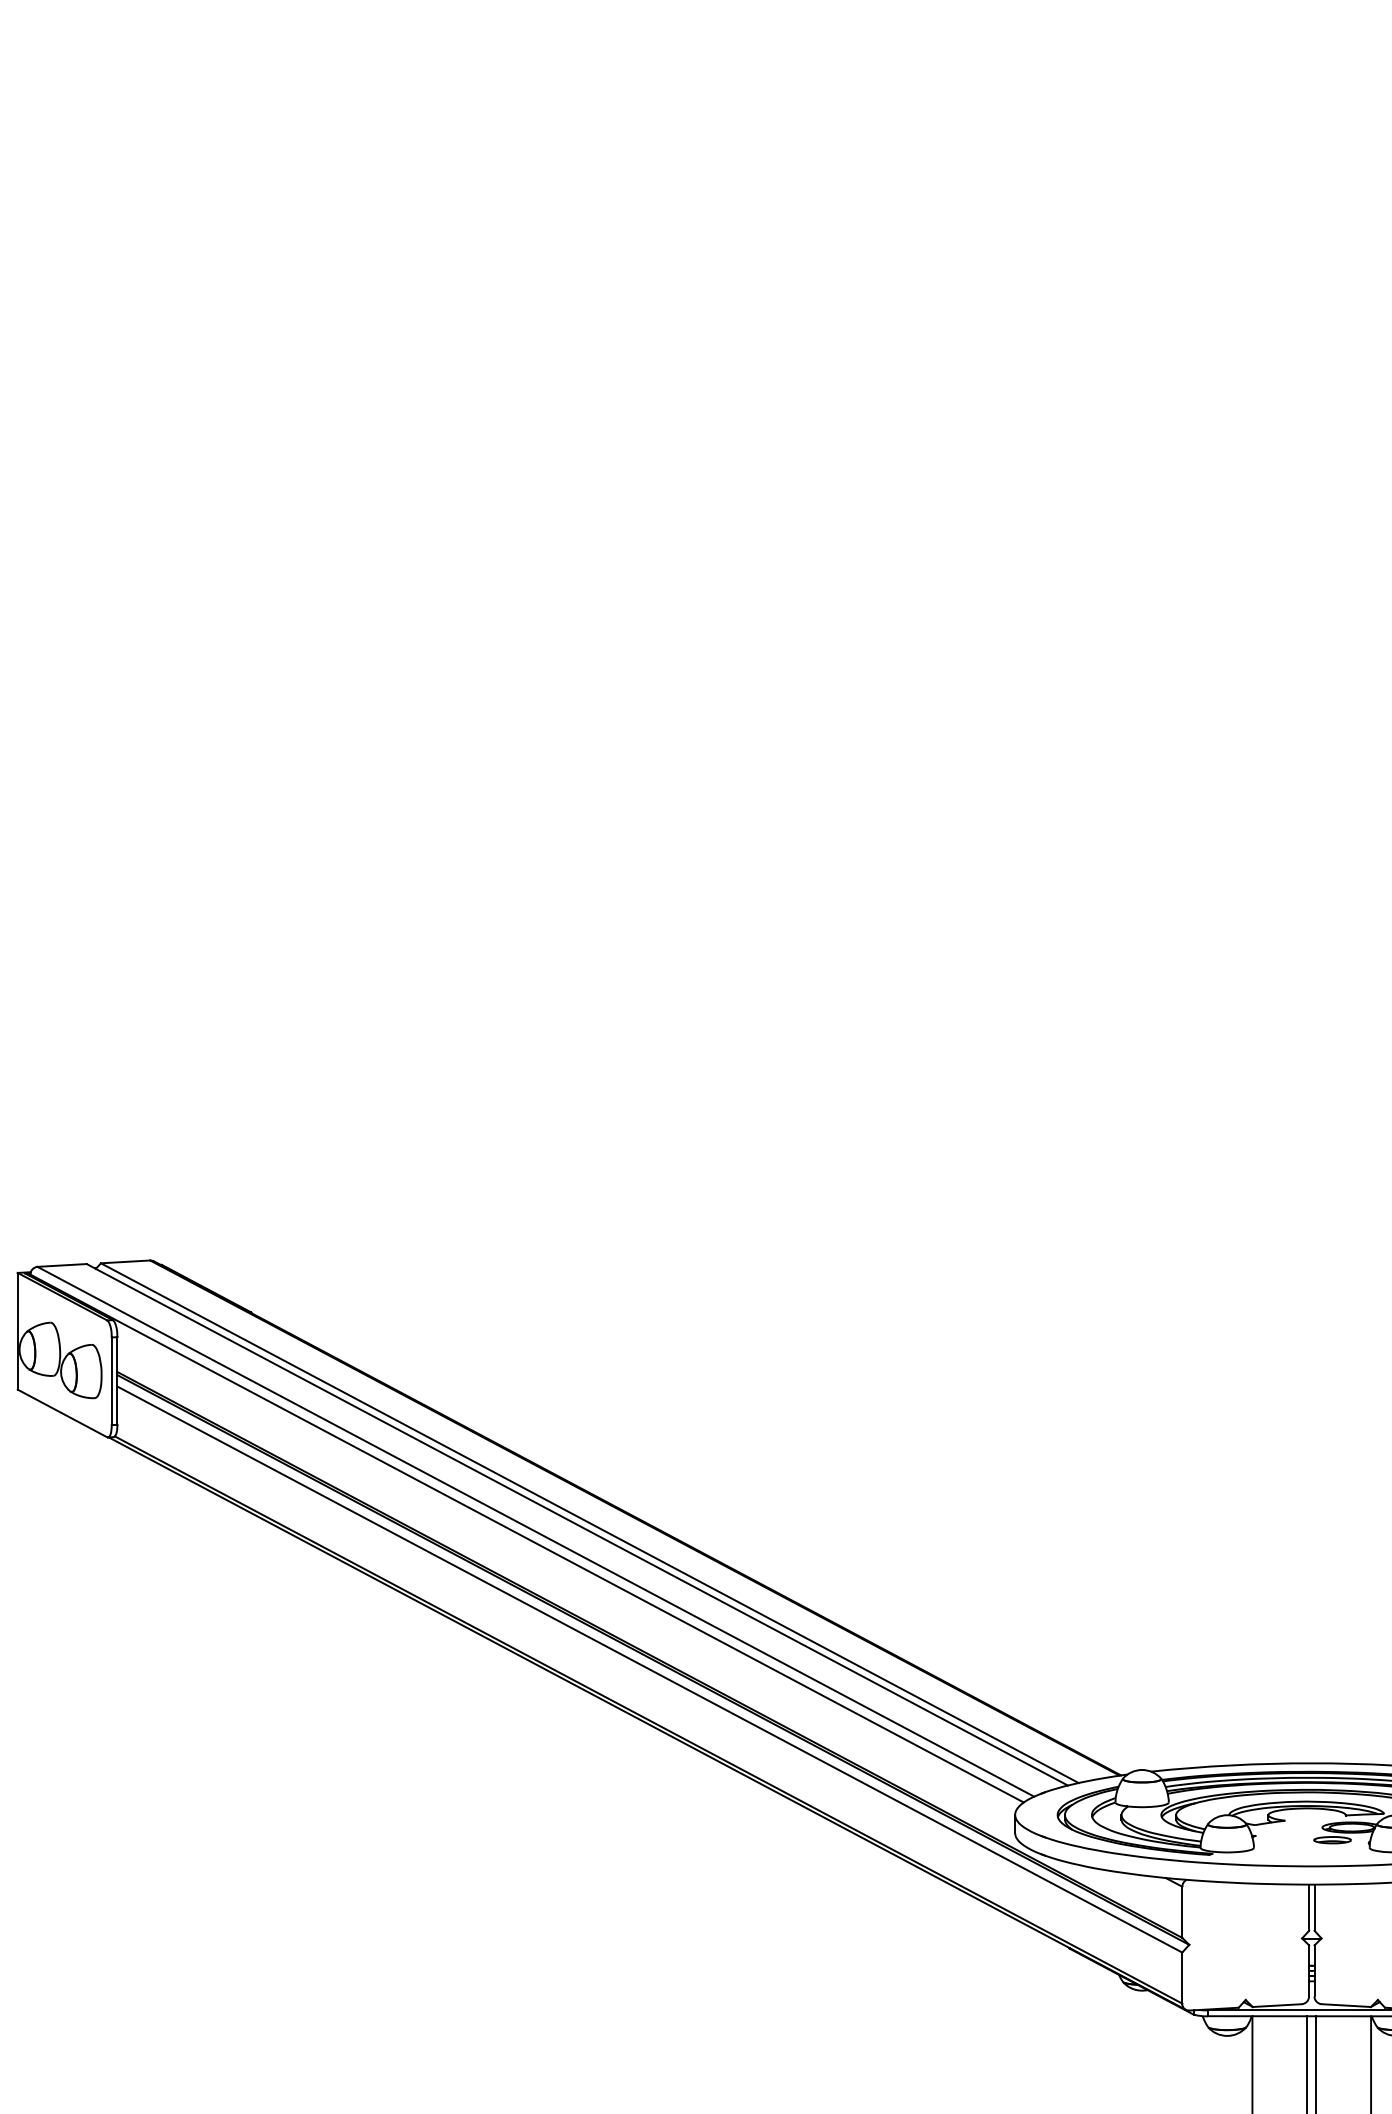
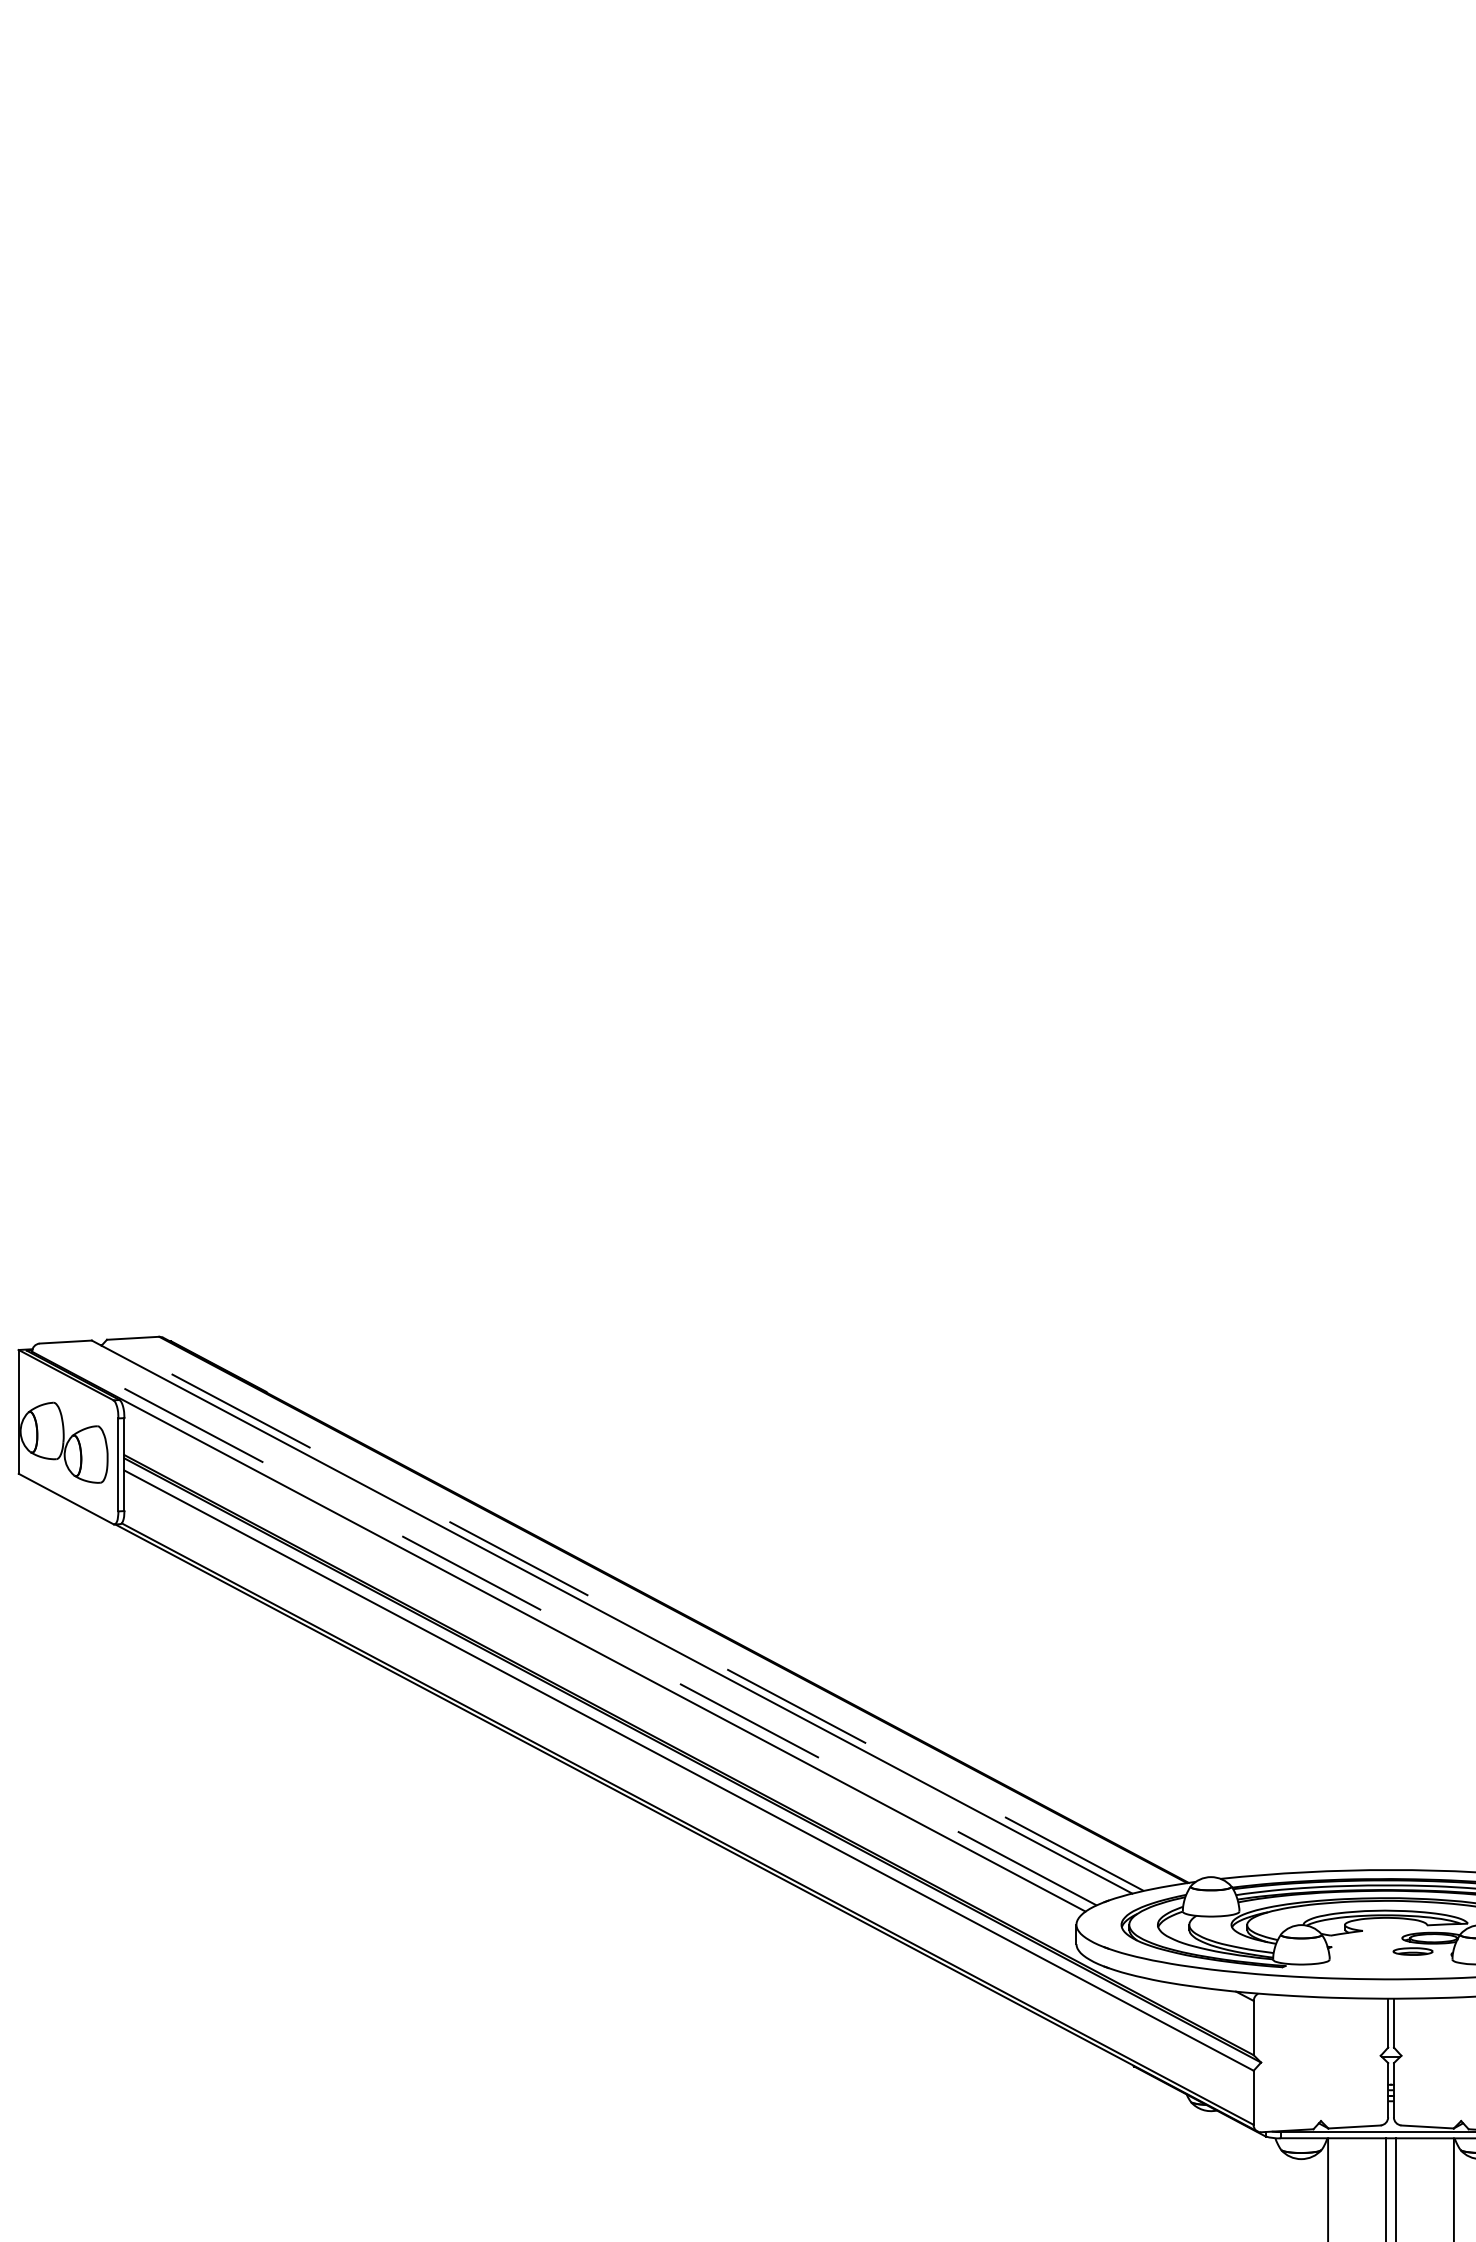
line: (589, 1523) -> (625, 1615), solid -> dashed
line: (535, 1531) -> (567, 1624), solid -> dashed

